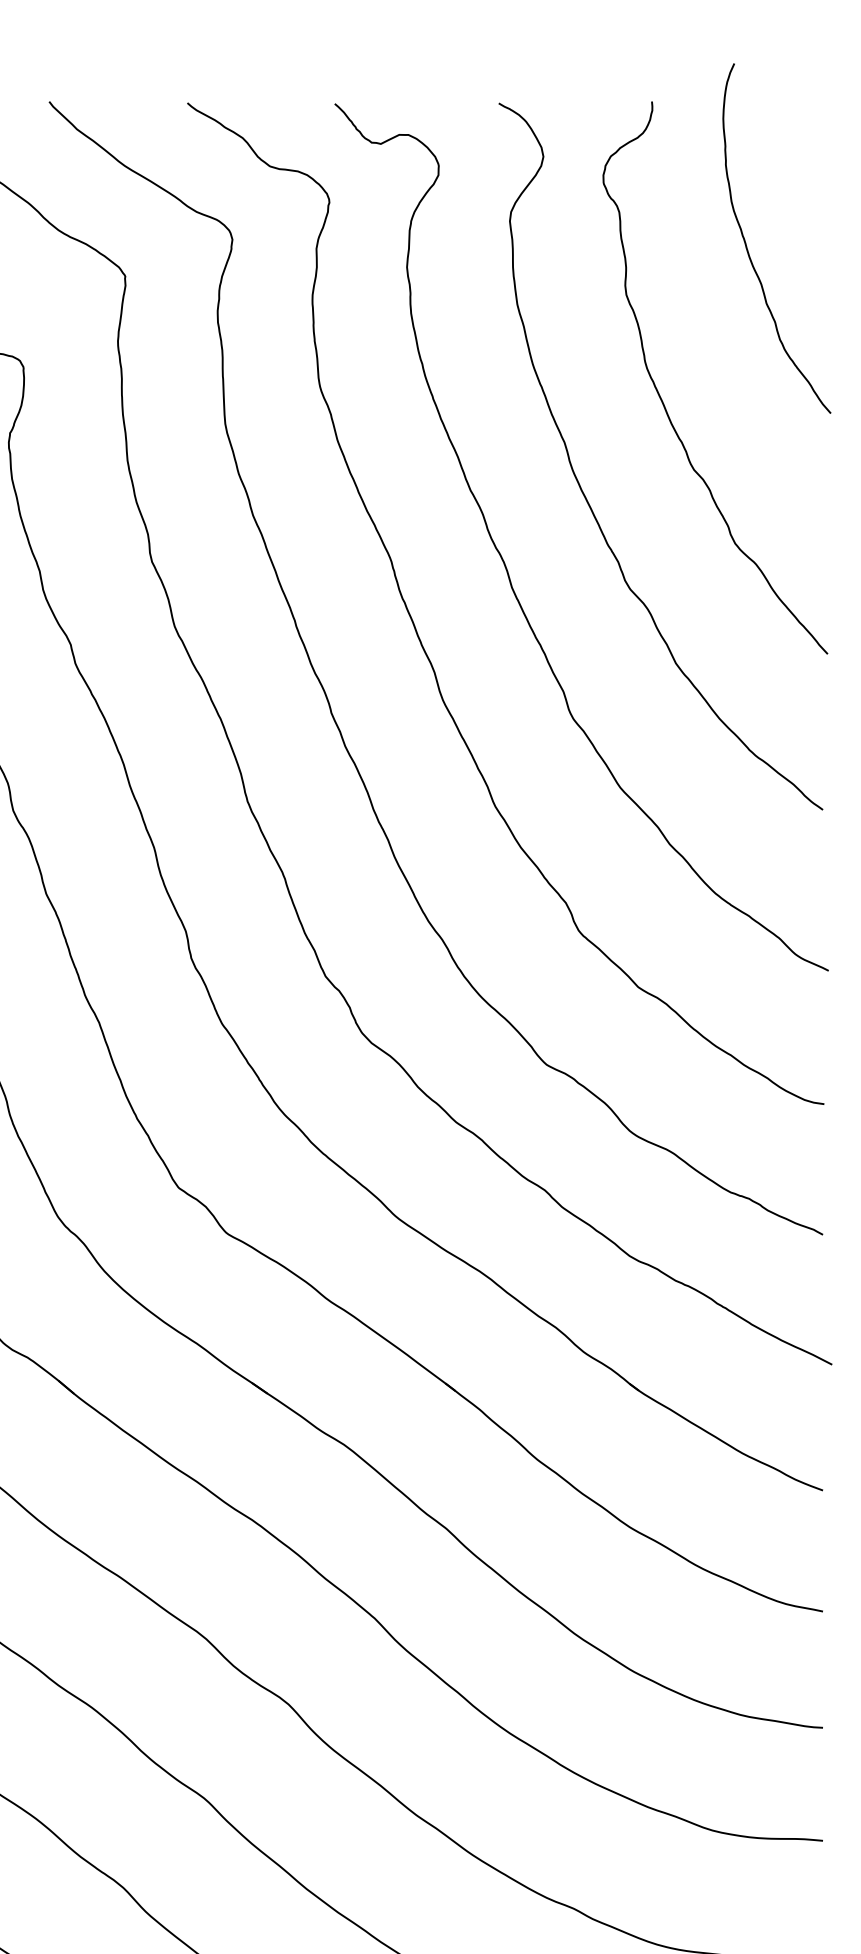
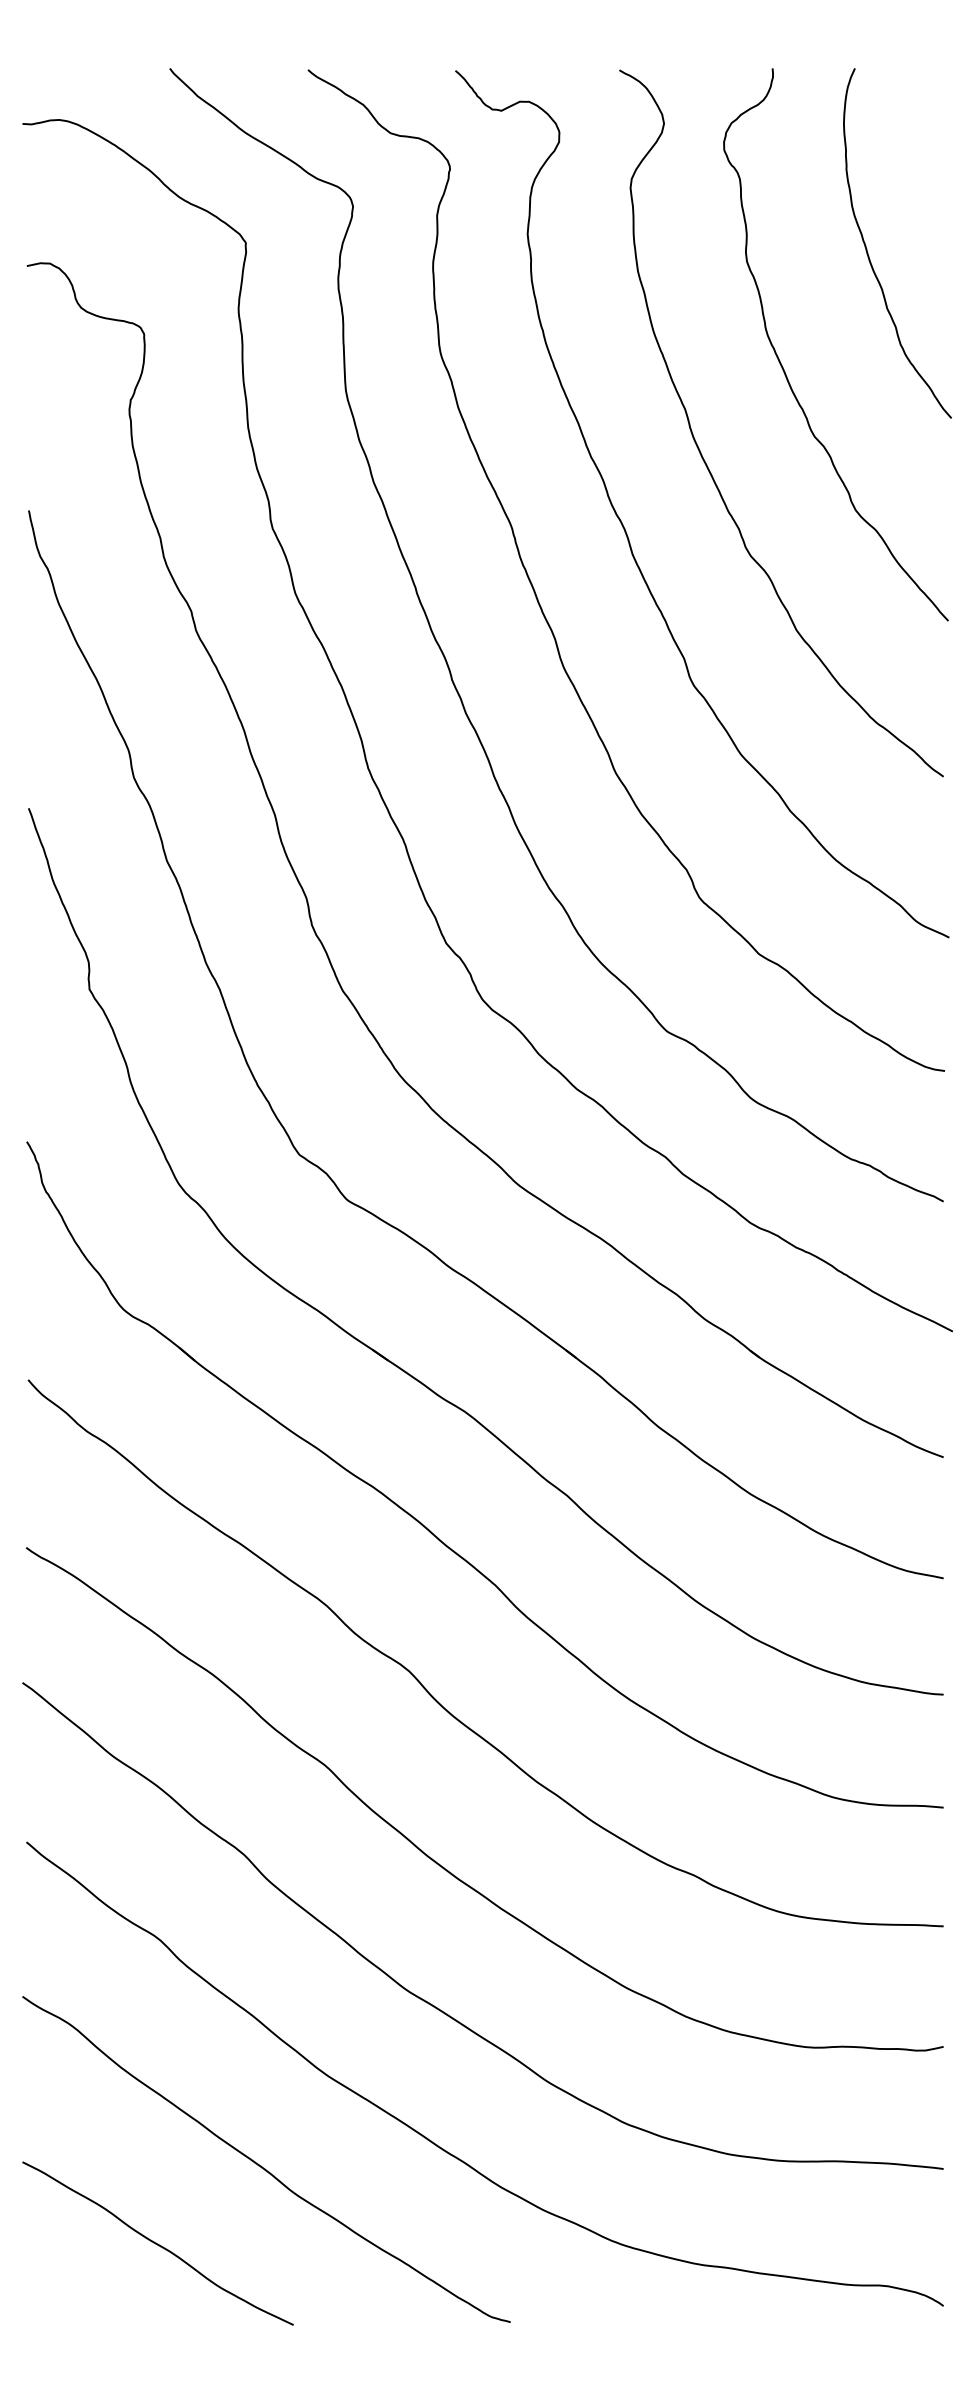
curve: (747, 247) -> (868, 252), moved

